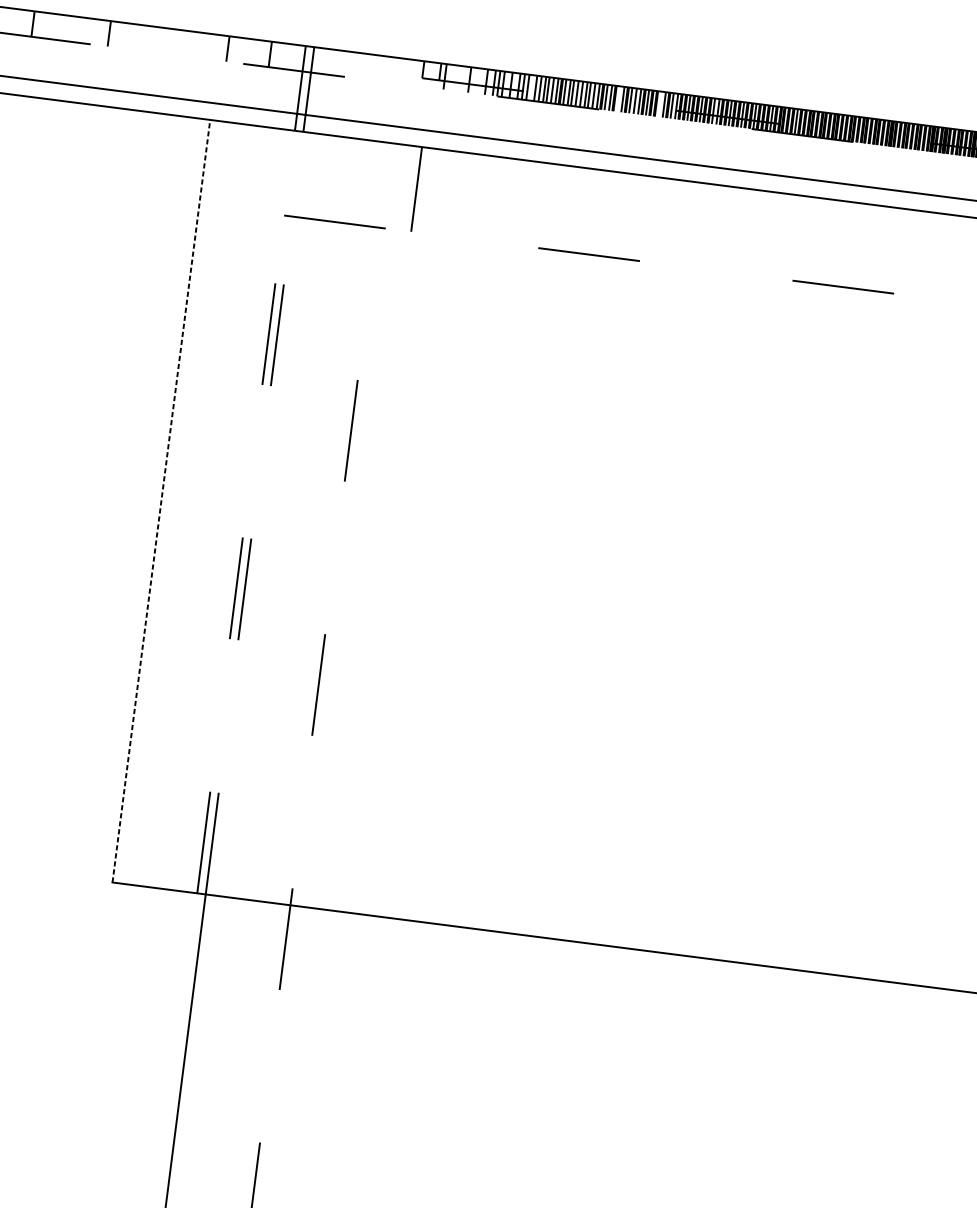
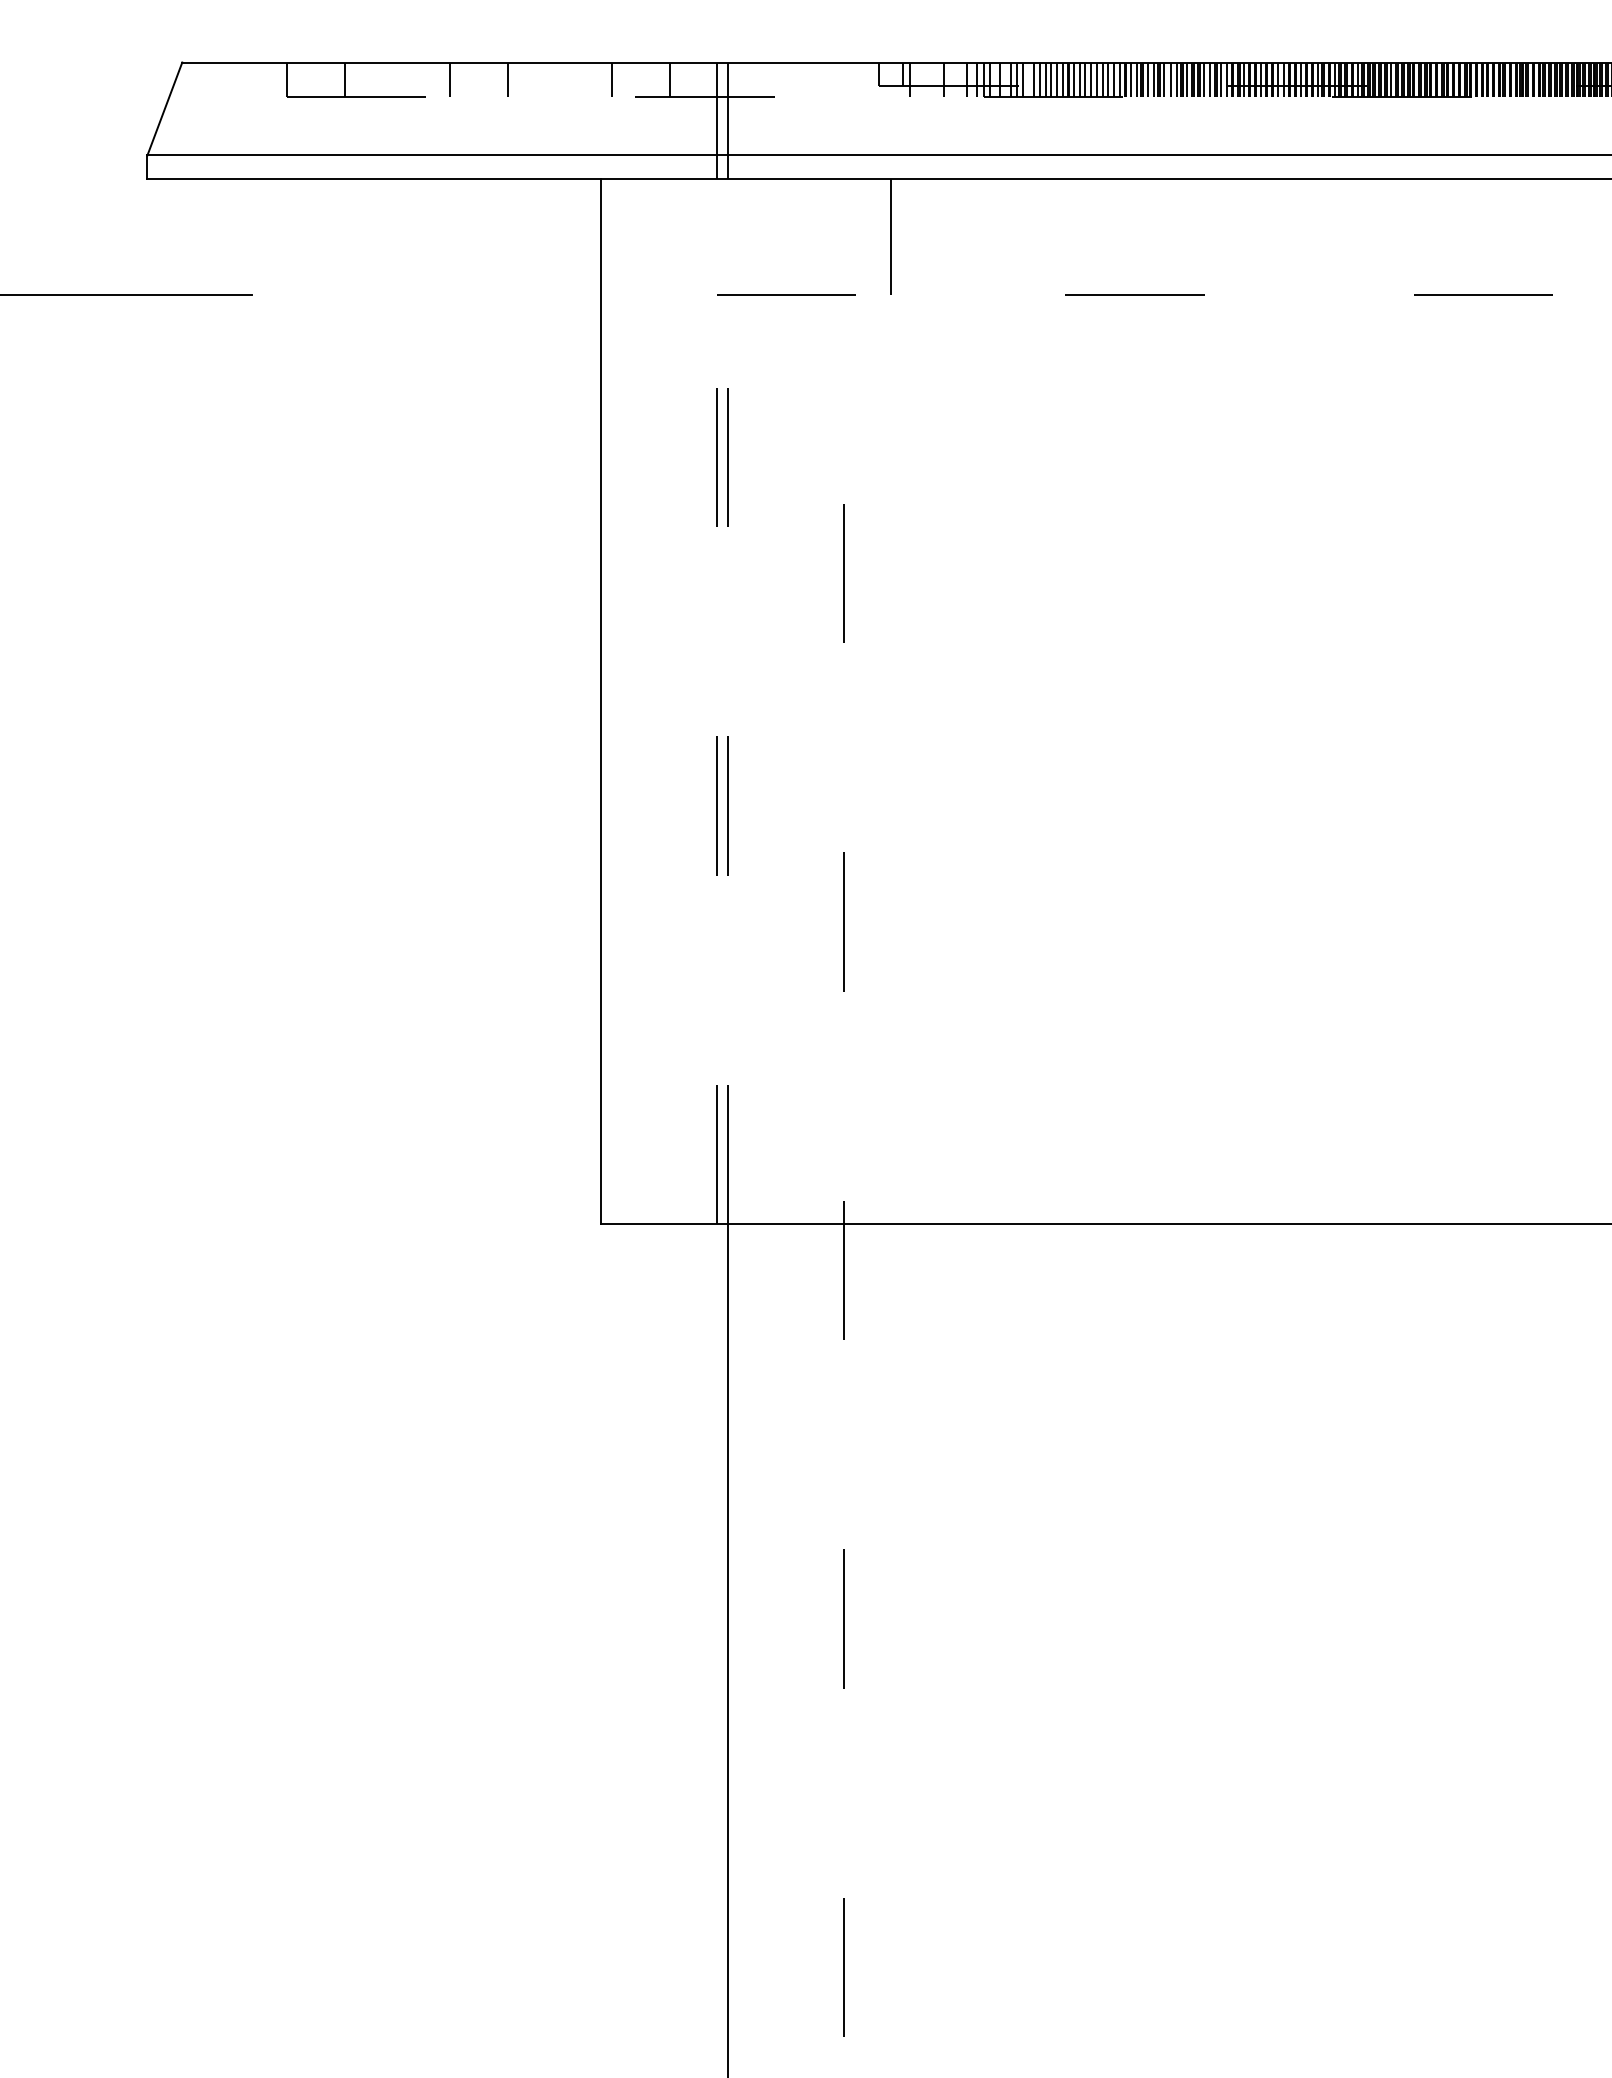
line: (151, 38) -> (507, 79), added
line: (618, 98) -> (1147, 79), added
line: (660, 104) -> (1204, 79), added
line: (161, 501) -> (600, 701), dashed -> solid

